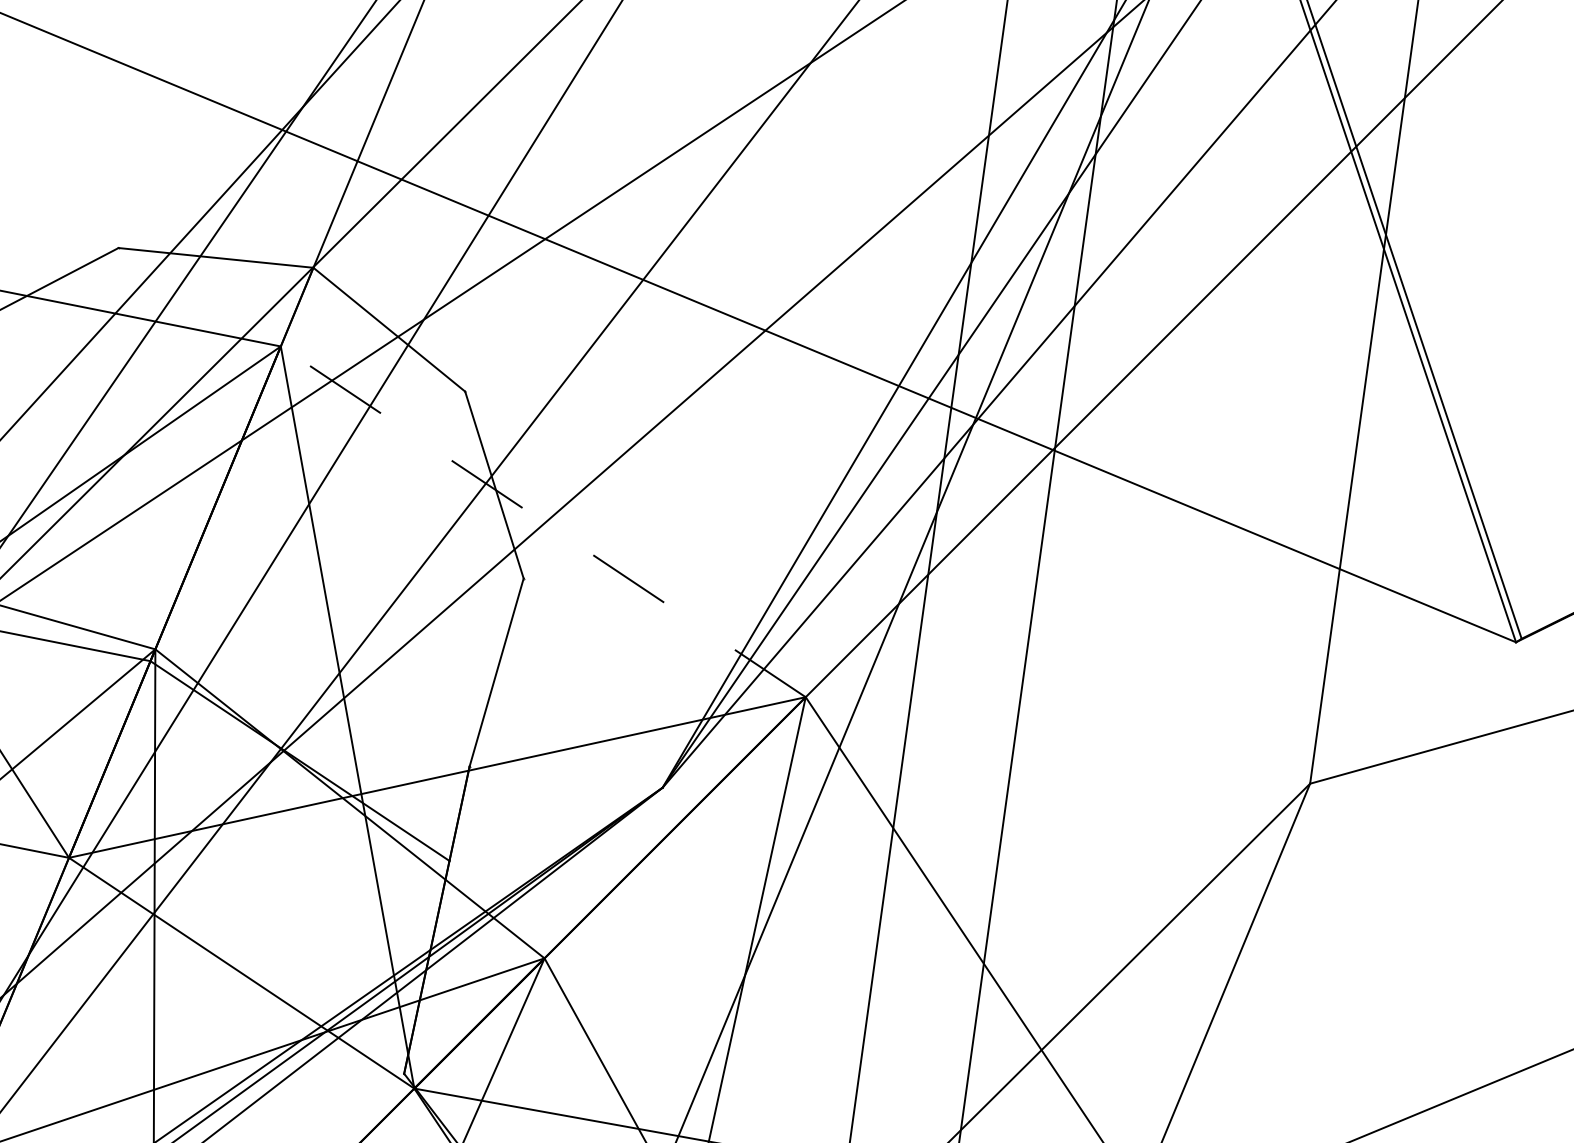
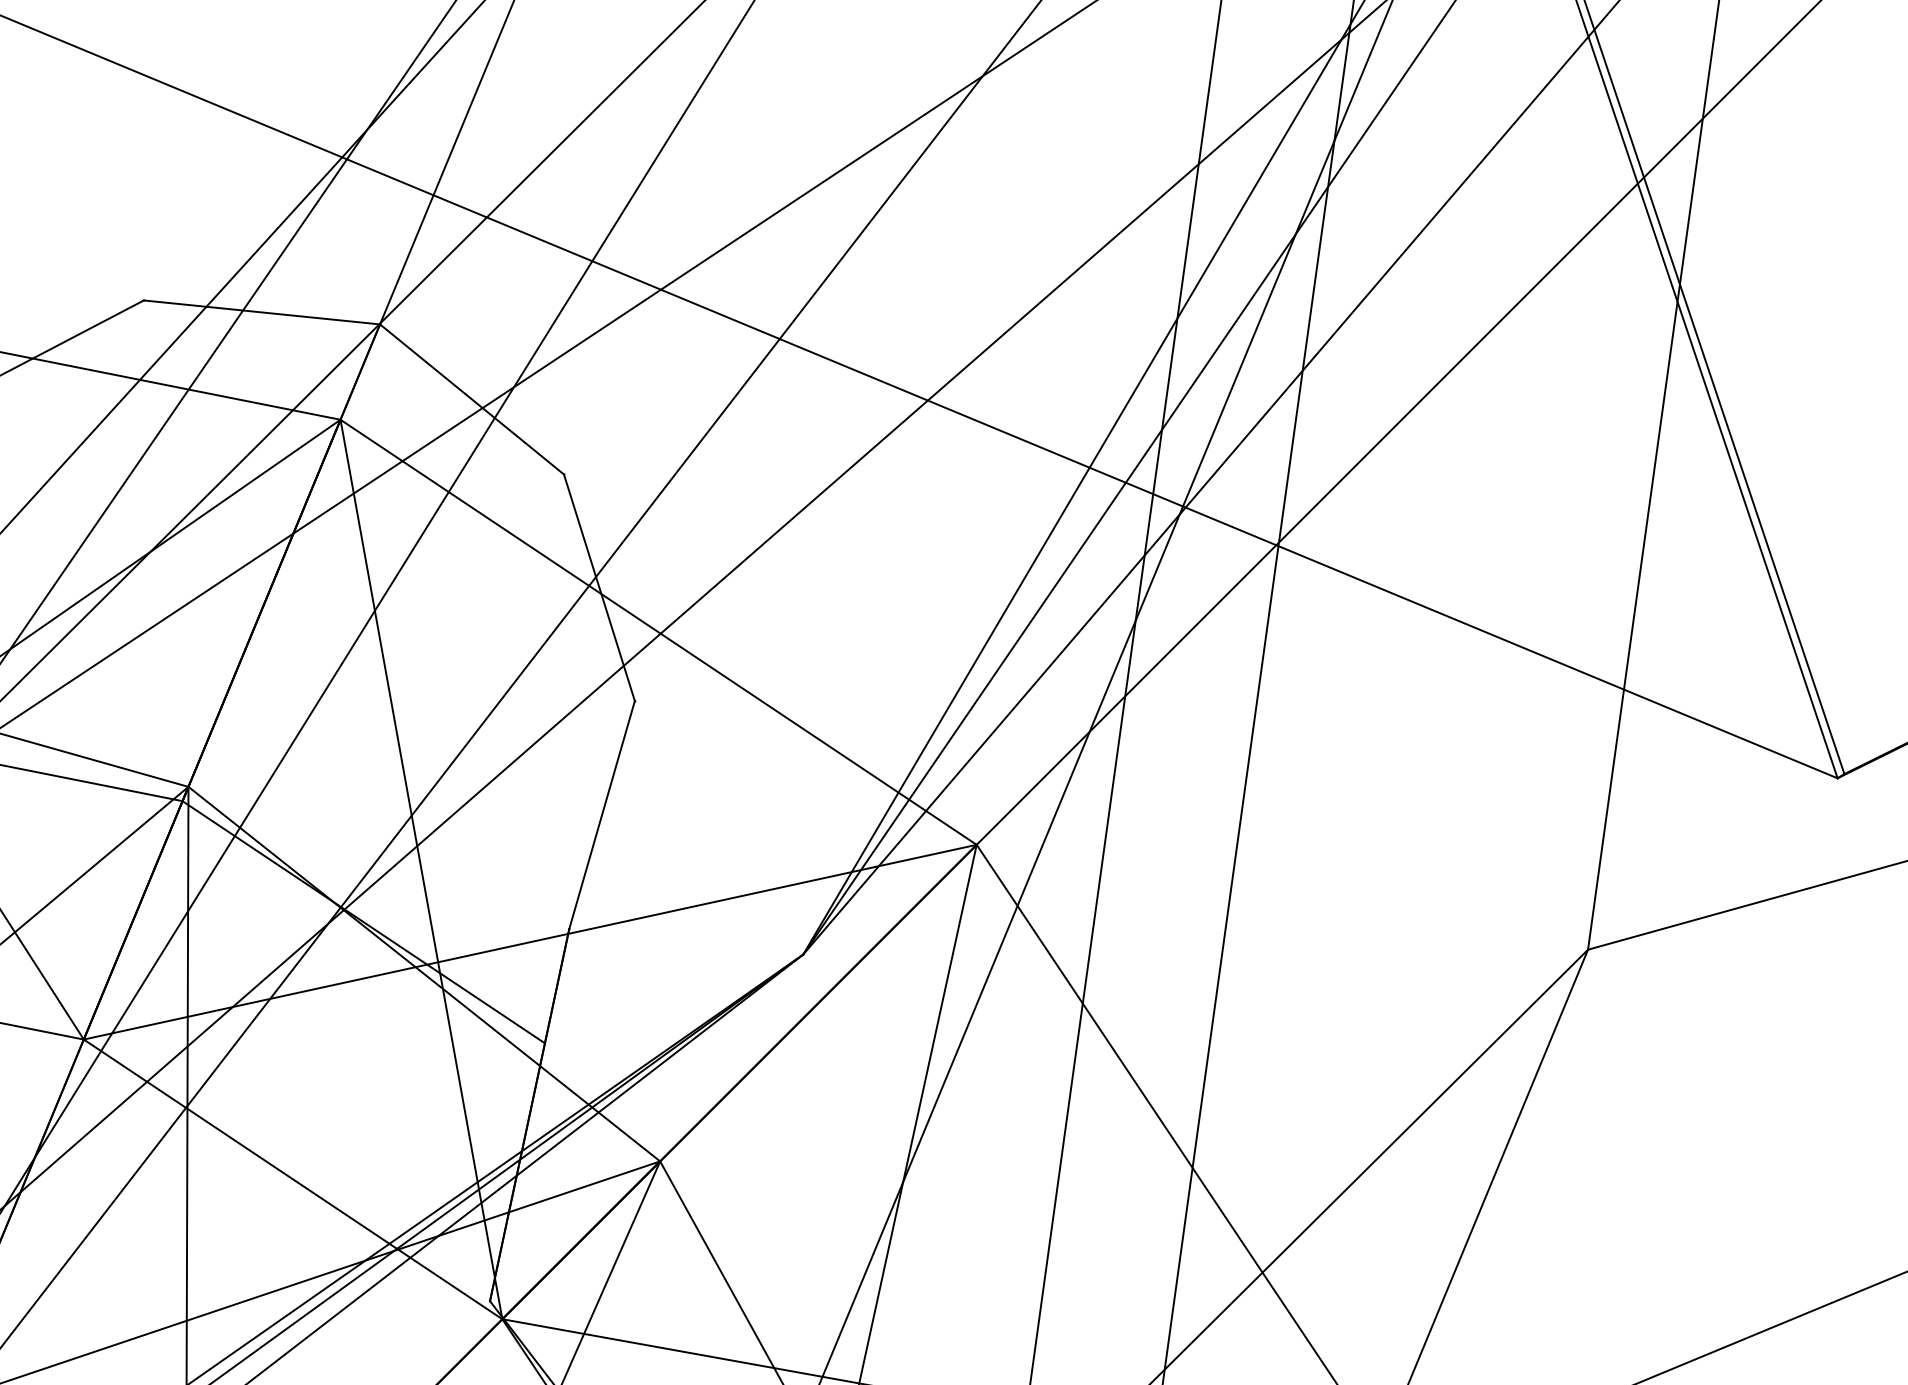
line: (543, 521) -> (658, 631), dashed -> solid

